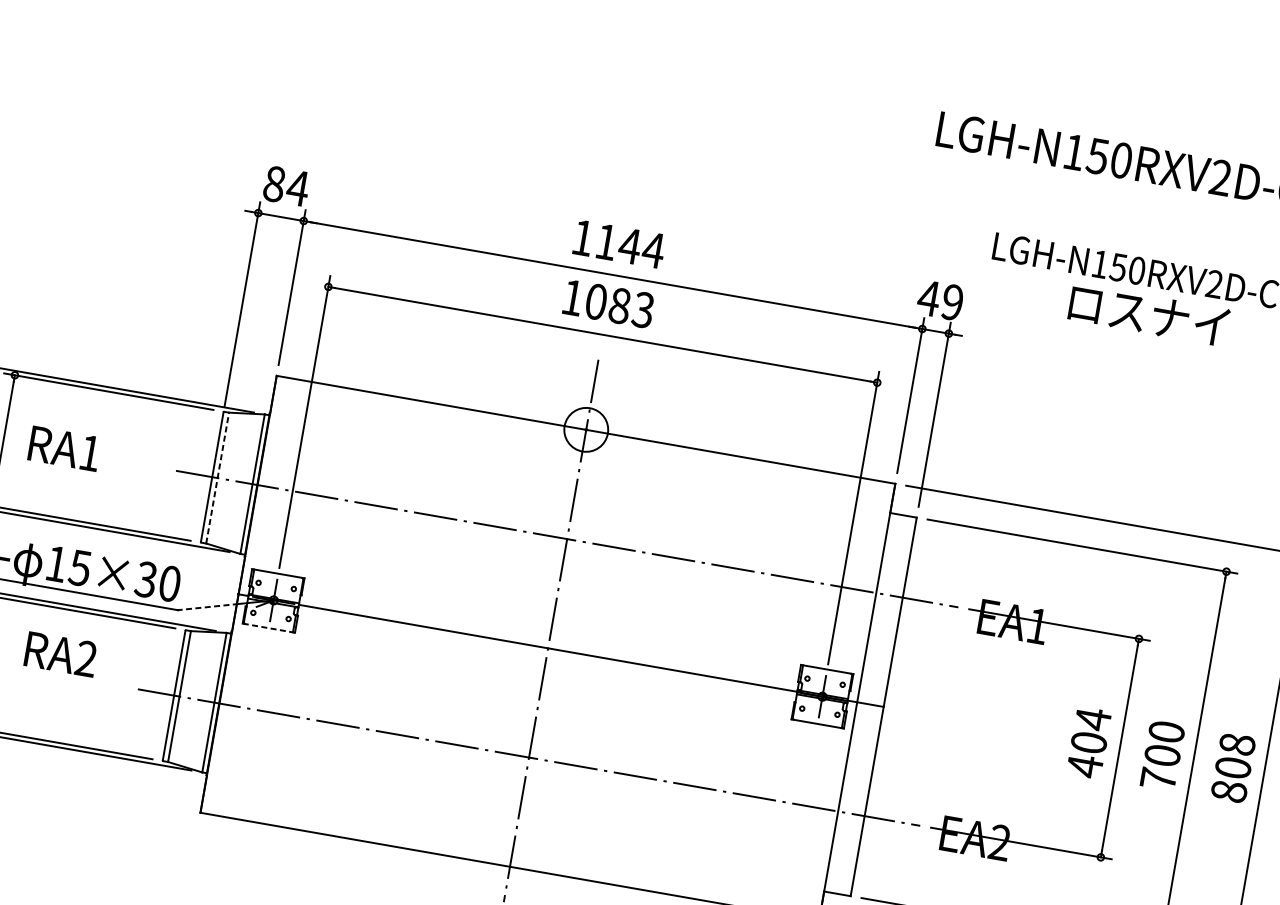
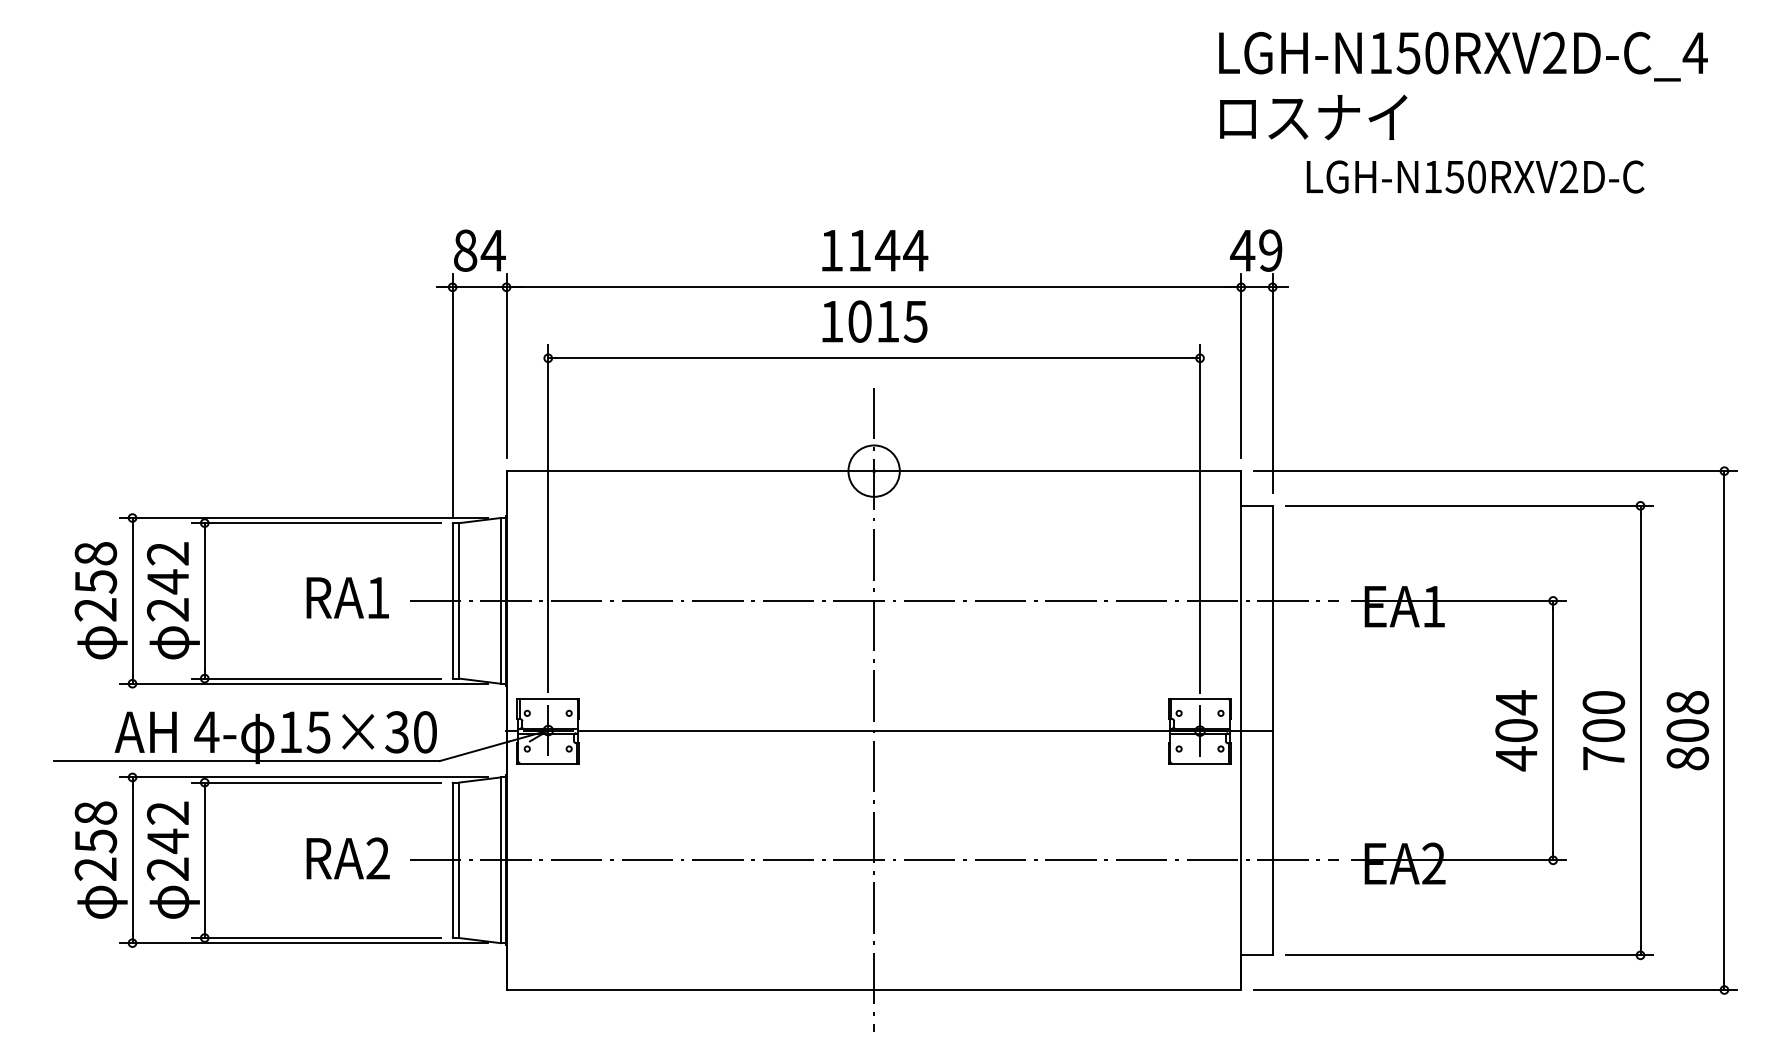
text: (631, 307) -> (901, 321), 1083 -> 1015
text: (1148, 314) -> (1313, 117), moved
text: (64, 448) -> (347, 597), moved
line: (218, 477) -> (459, 600), dashed -> solid
line: (208, 607) -> (474, 751), dashed -> solid
line: (268, 628) -> (547, 763), dashed -> solid
text: (60, 654) -> (347, 858), moved

